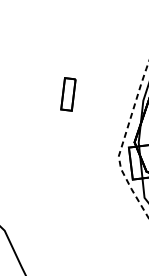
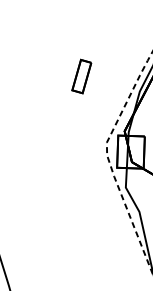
part: (68, 94) -> (81, 76), moved

